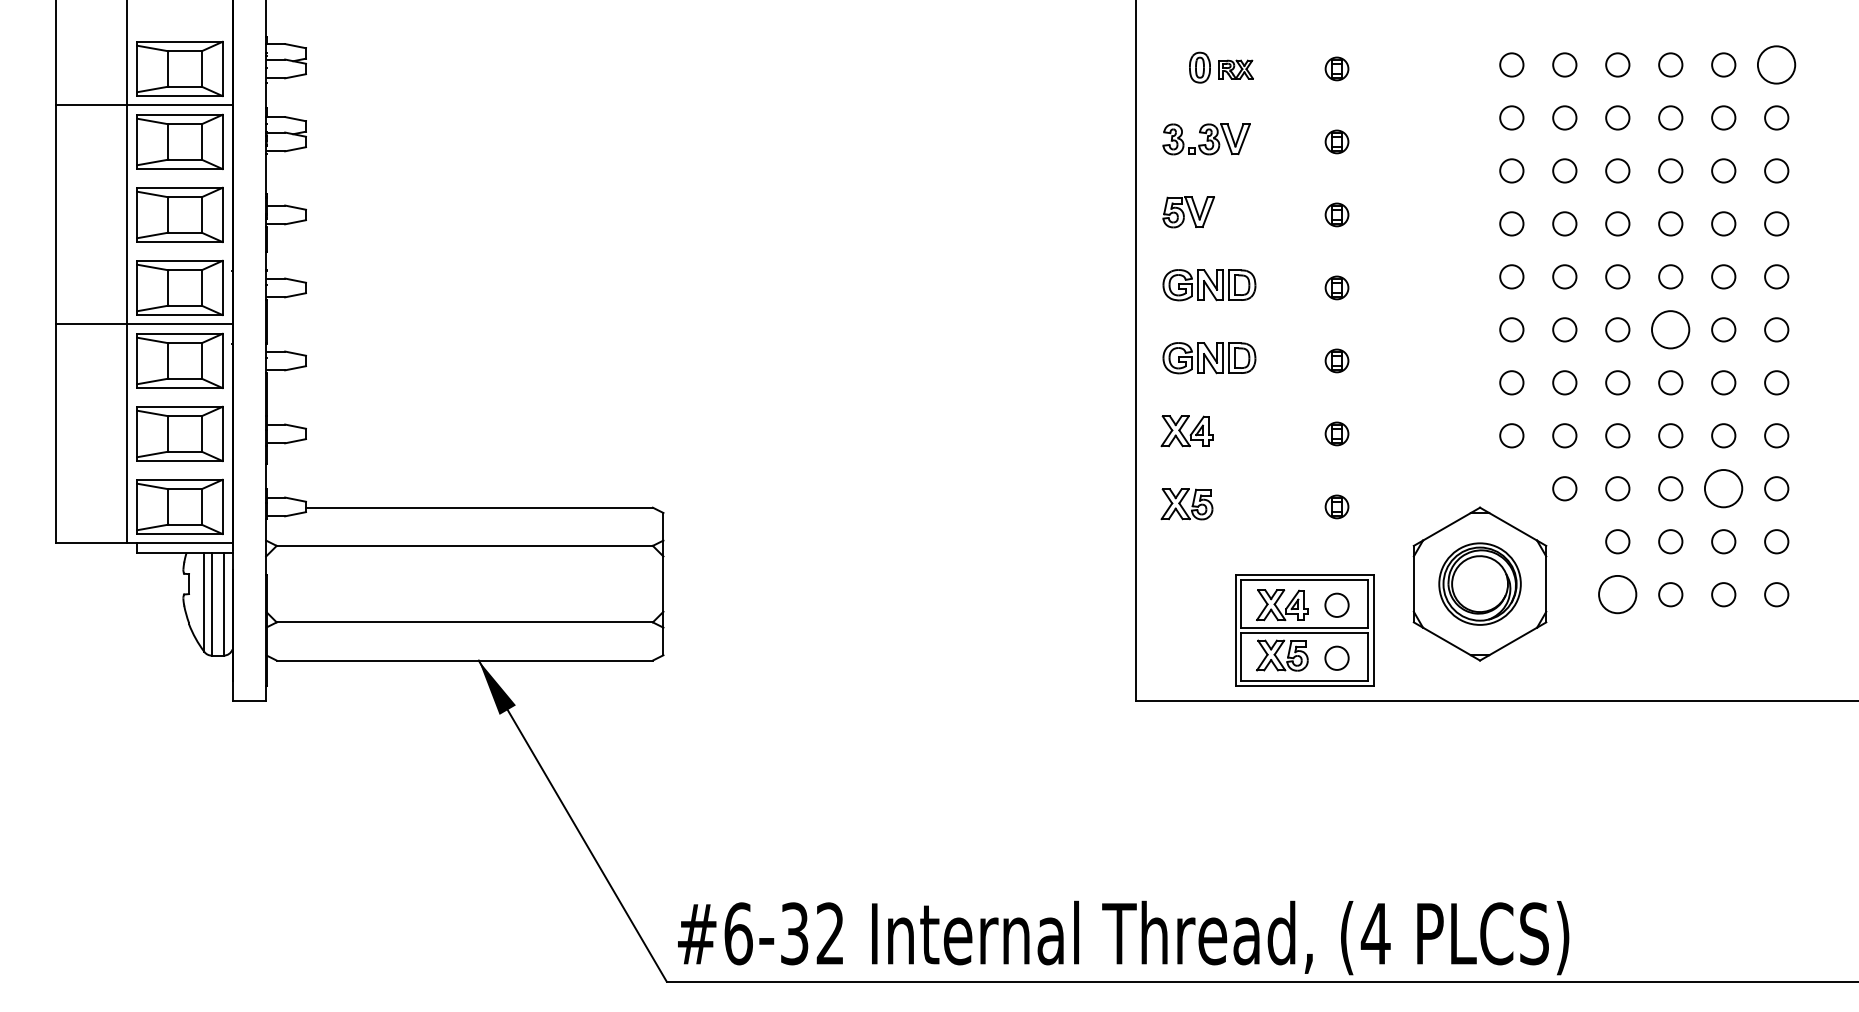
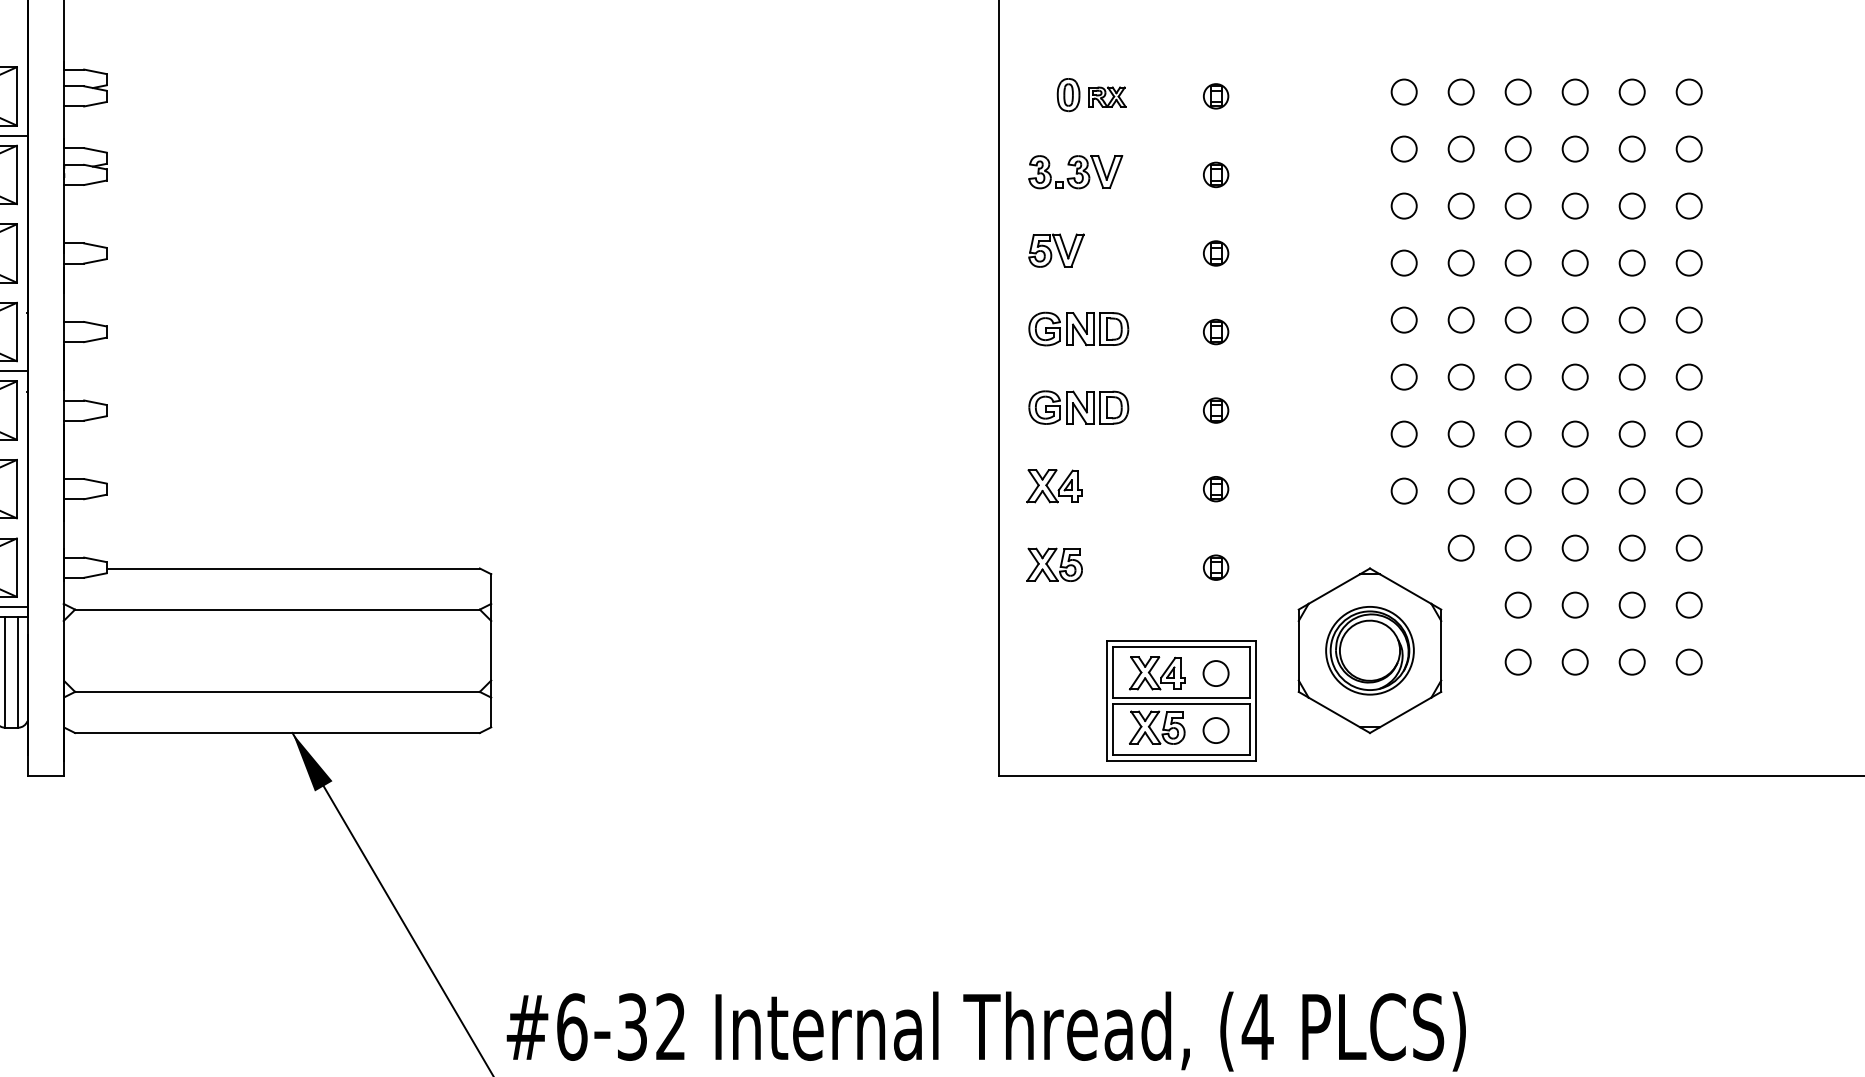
circle: (1776, 64) -> (1688, 91), size x0.62
circle: (1670, 329) -> (1574, 376), size x0.62
circle: (1723, 488) -> (1631, 547), size x0.62
circle: (1617, 594) -> (1517, 661), size x0.62

